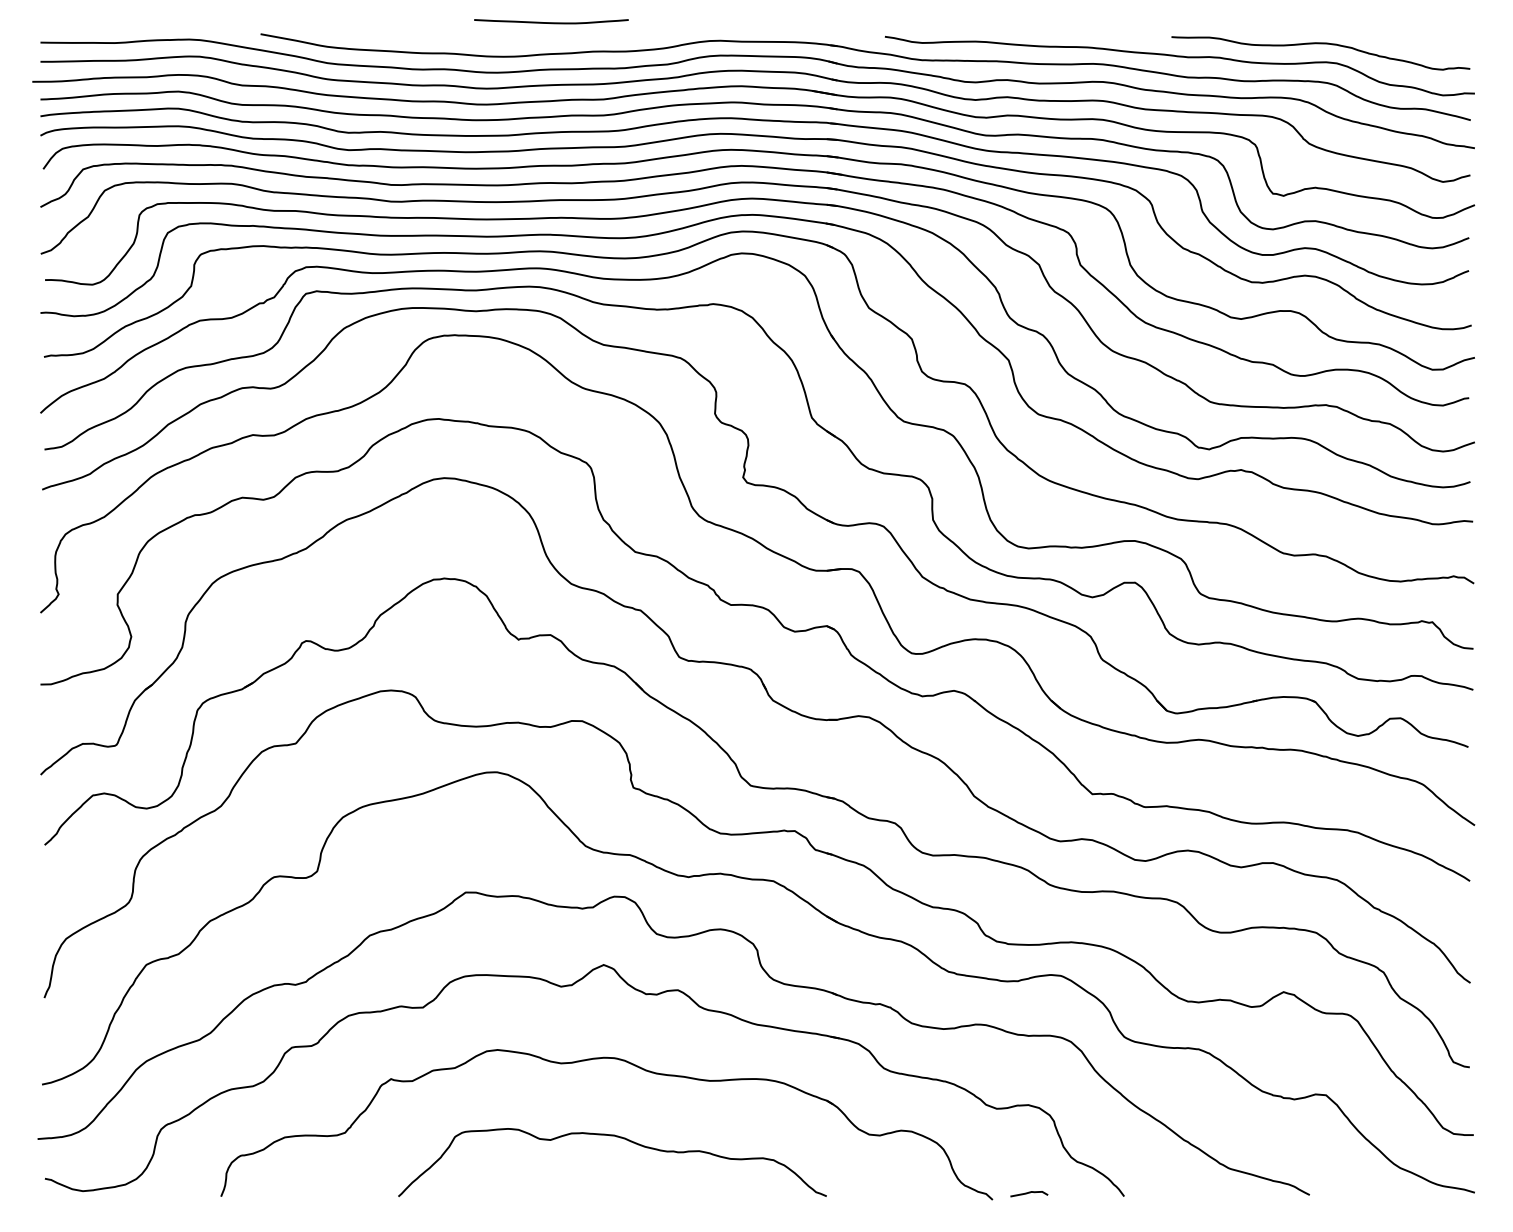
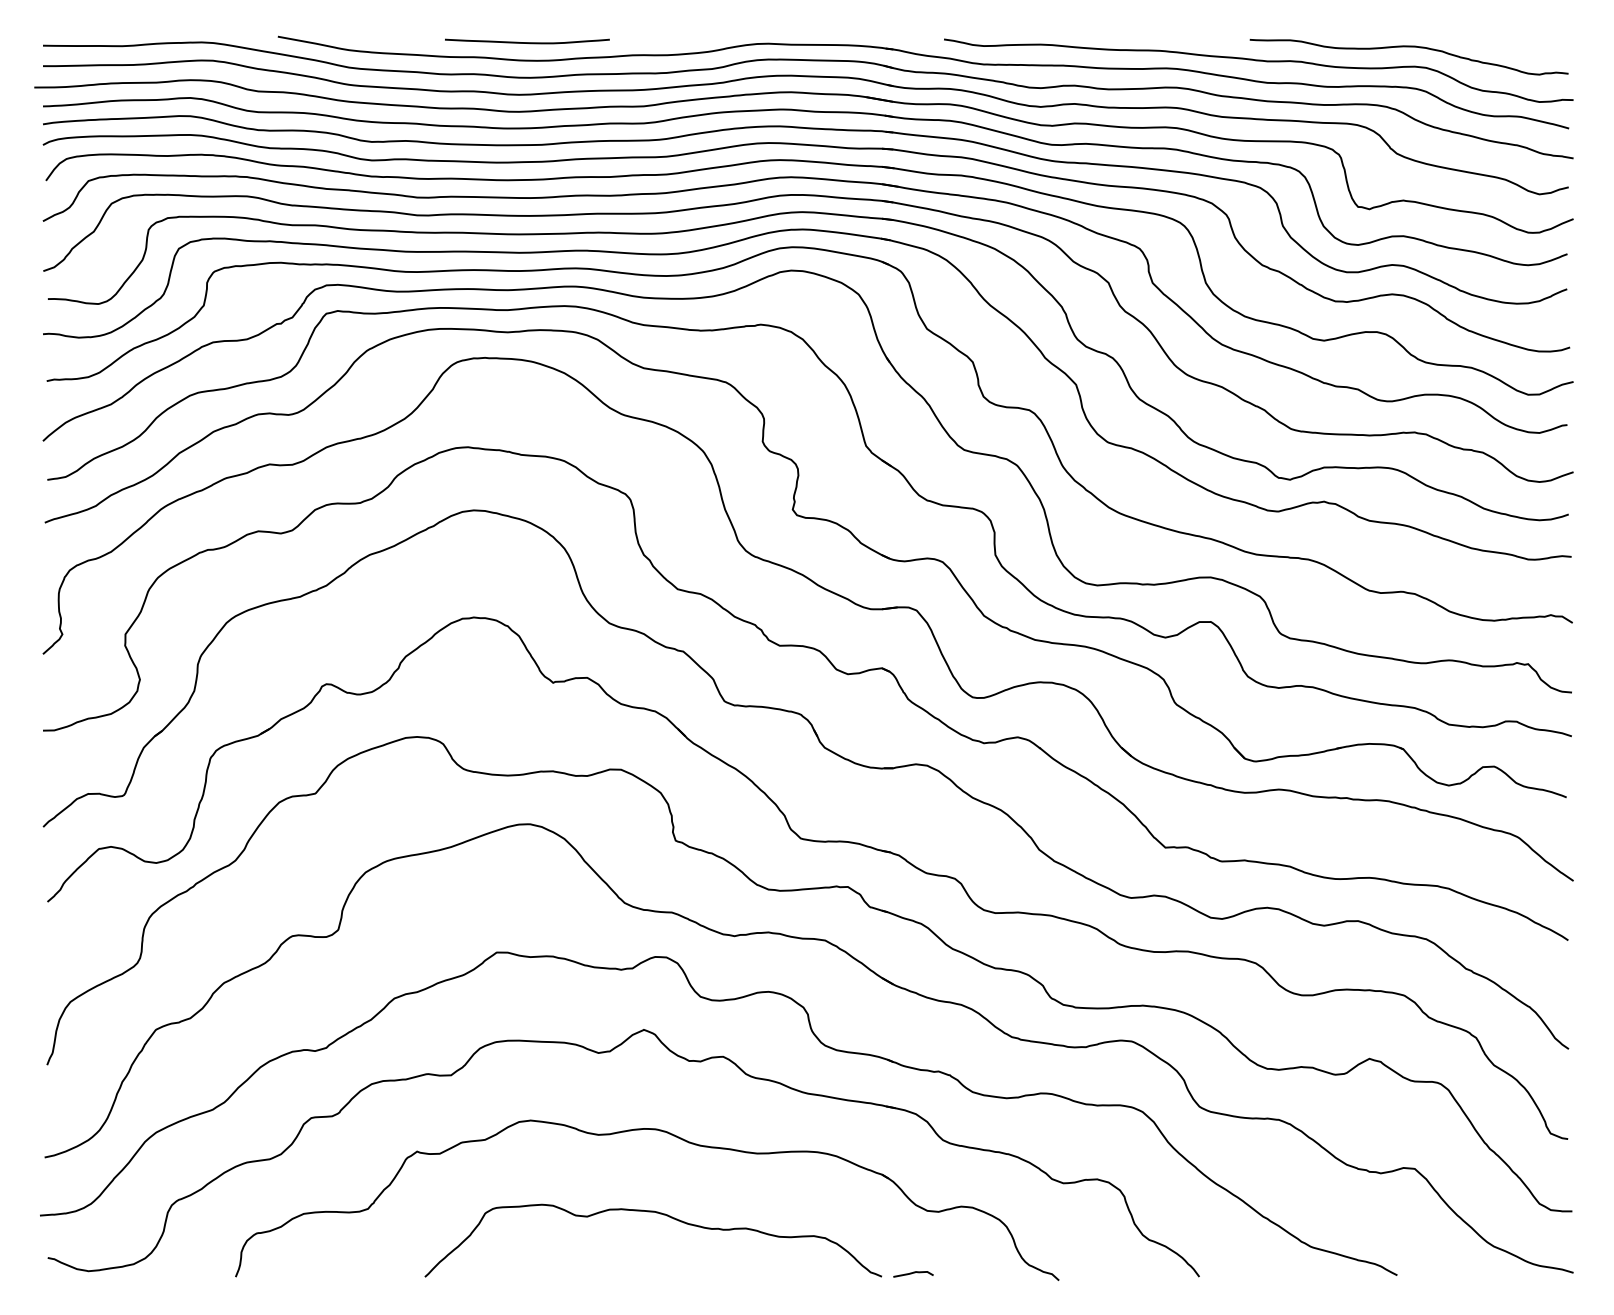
curve: (551, 22) -> (527, 42), moved
curve: (1029, 1193) -> (913, 1273), moved

